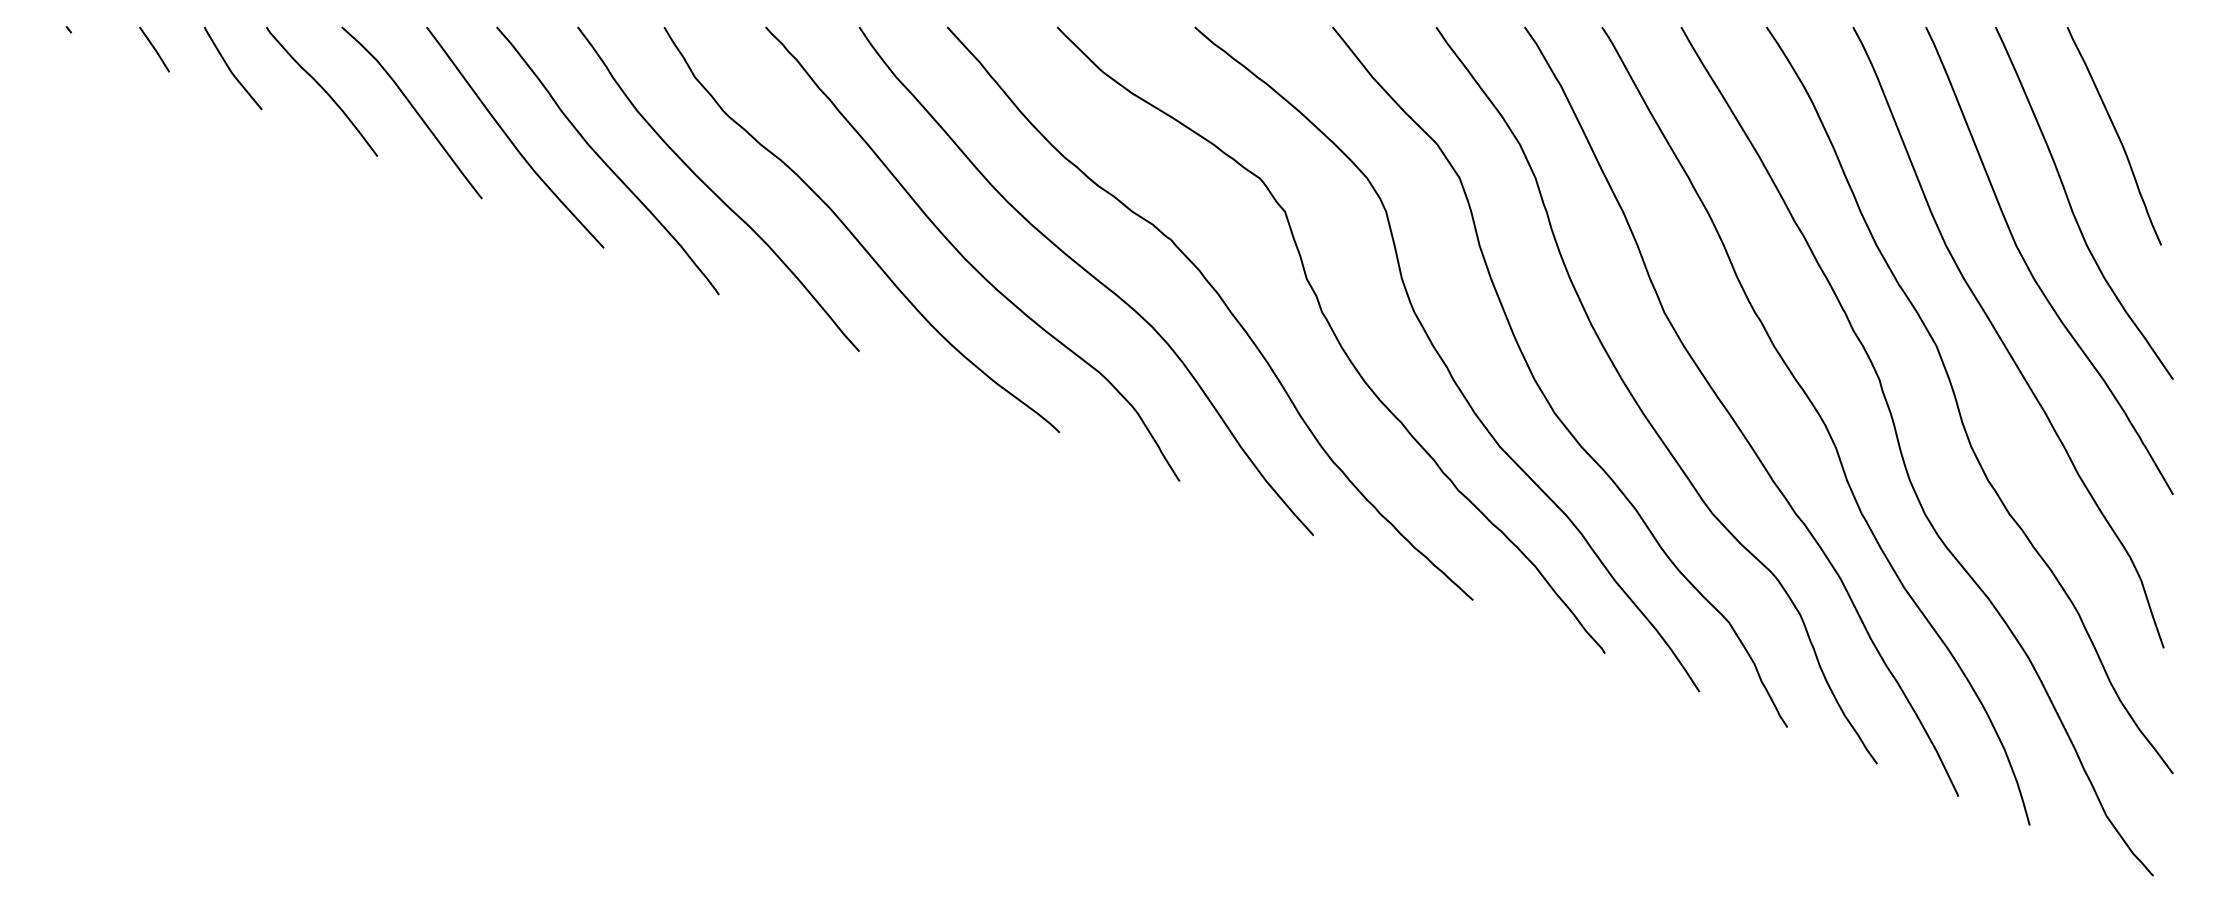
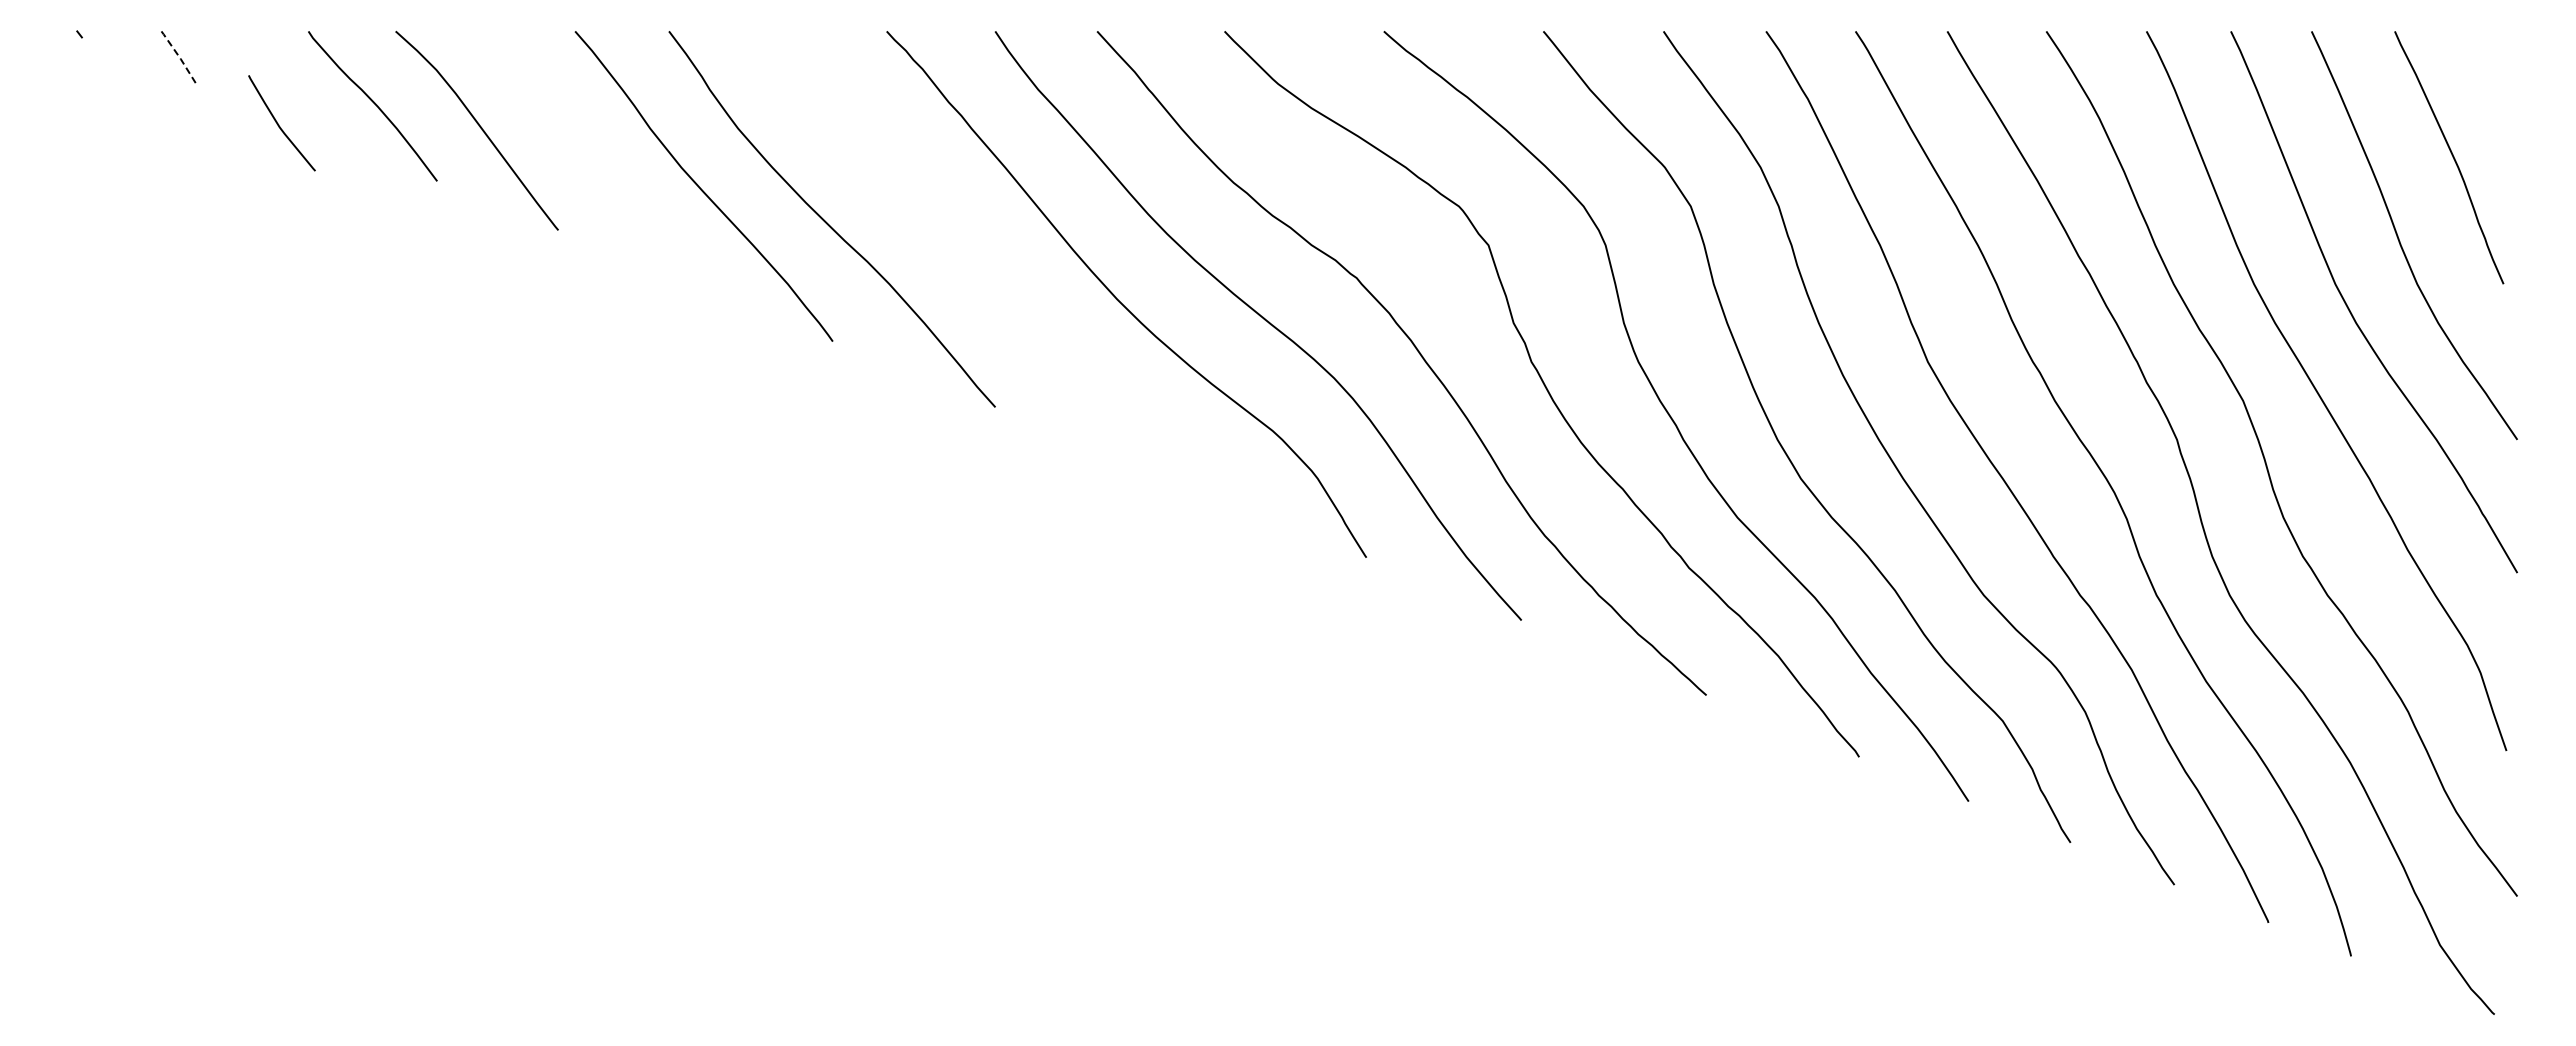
line: (155, 49) -> (179, 57), solid -> dashed
curve: (231, 69) -> (279, 124), moved
curve: (511, 140) -> (592, 162), removed
curve: (855, 236) -> (990, 273), removed

